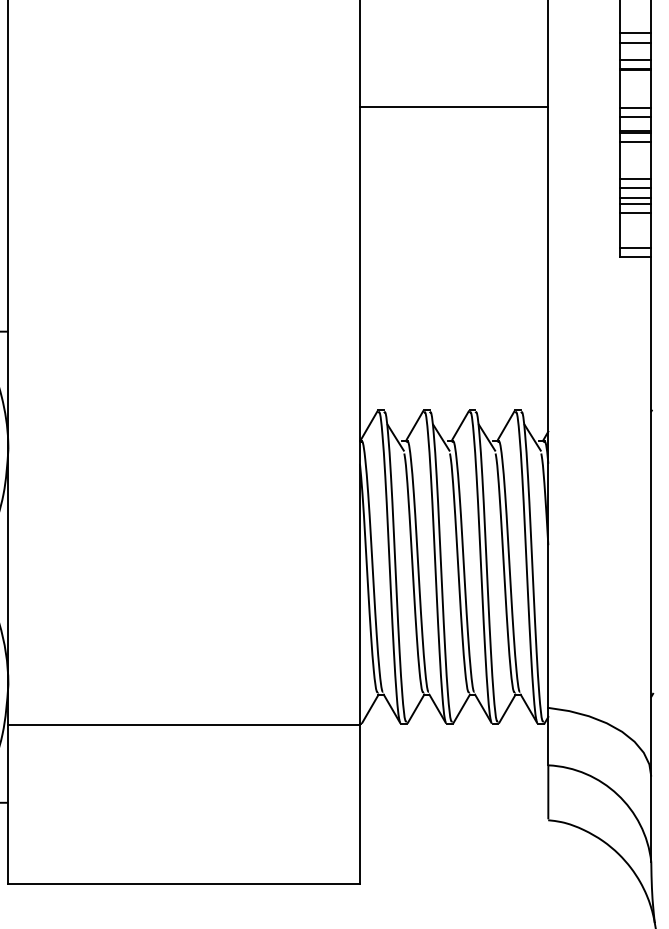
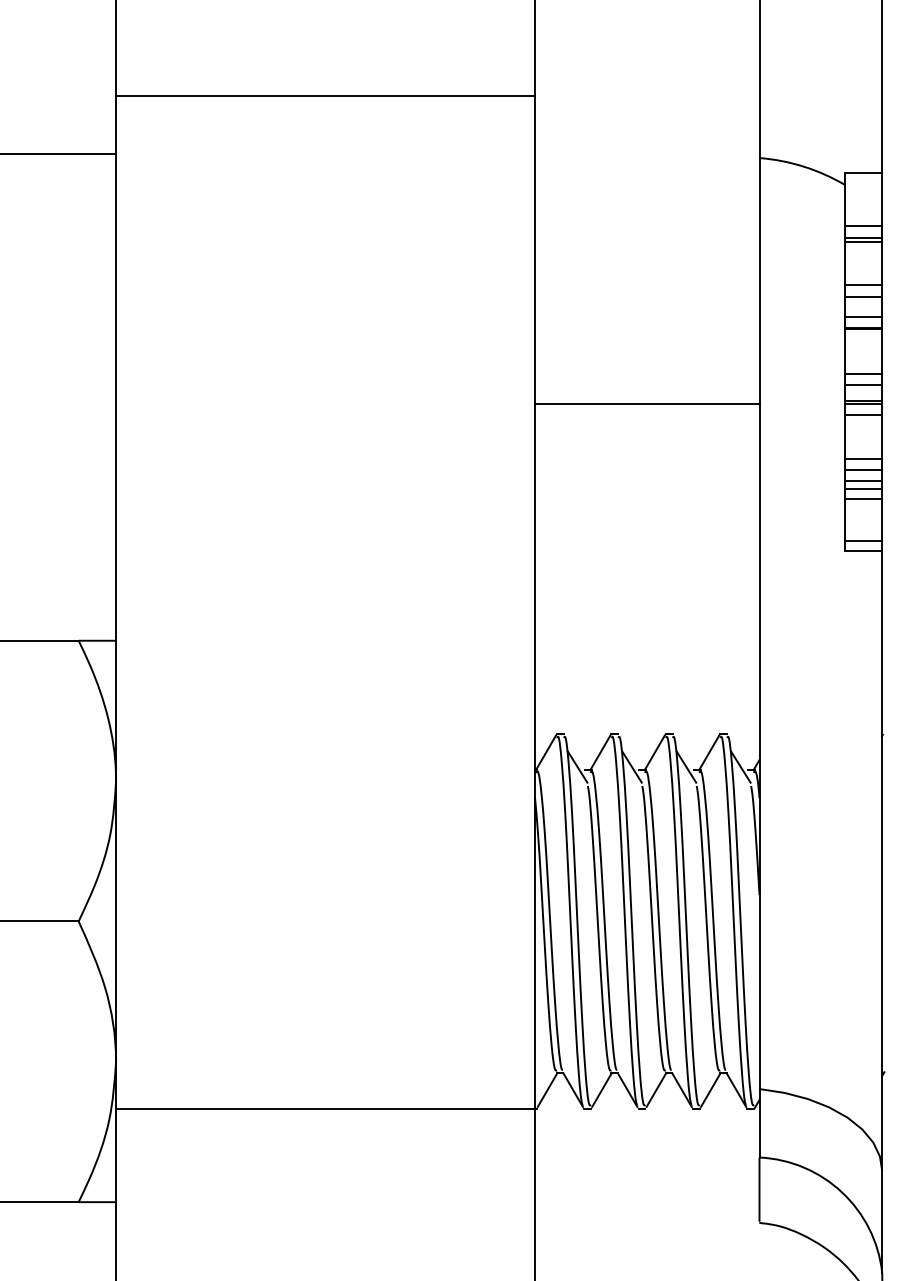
line: (454, 106) -> (647, 403), moved

